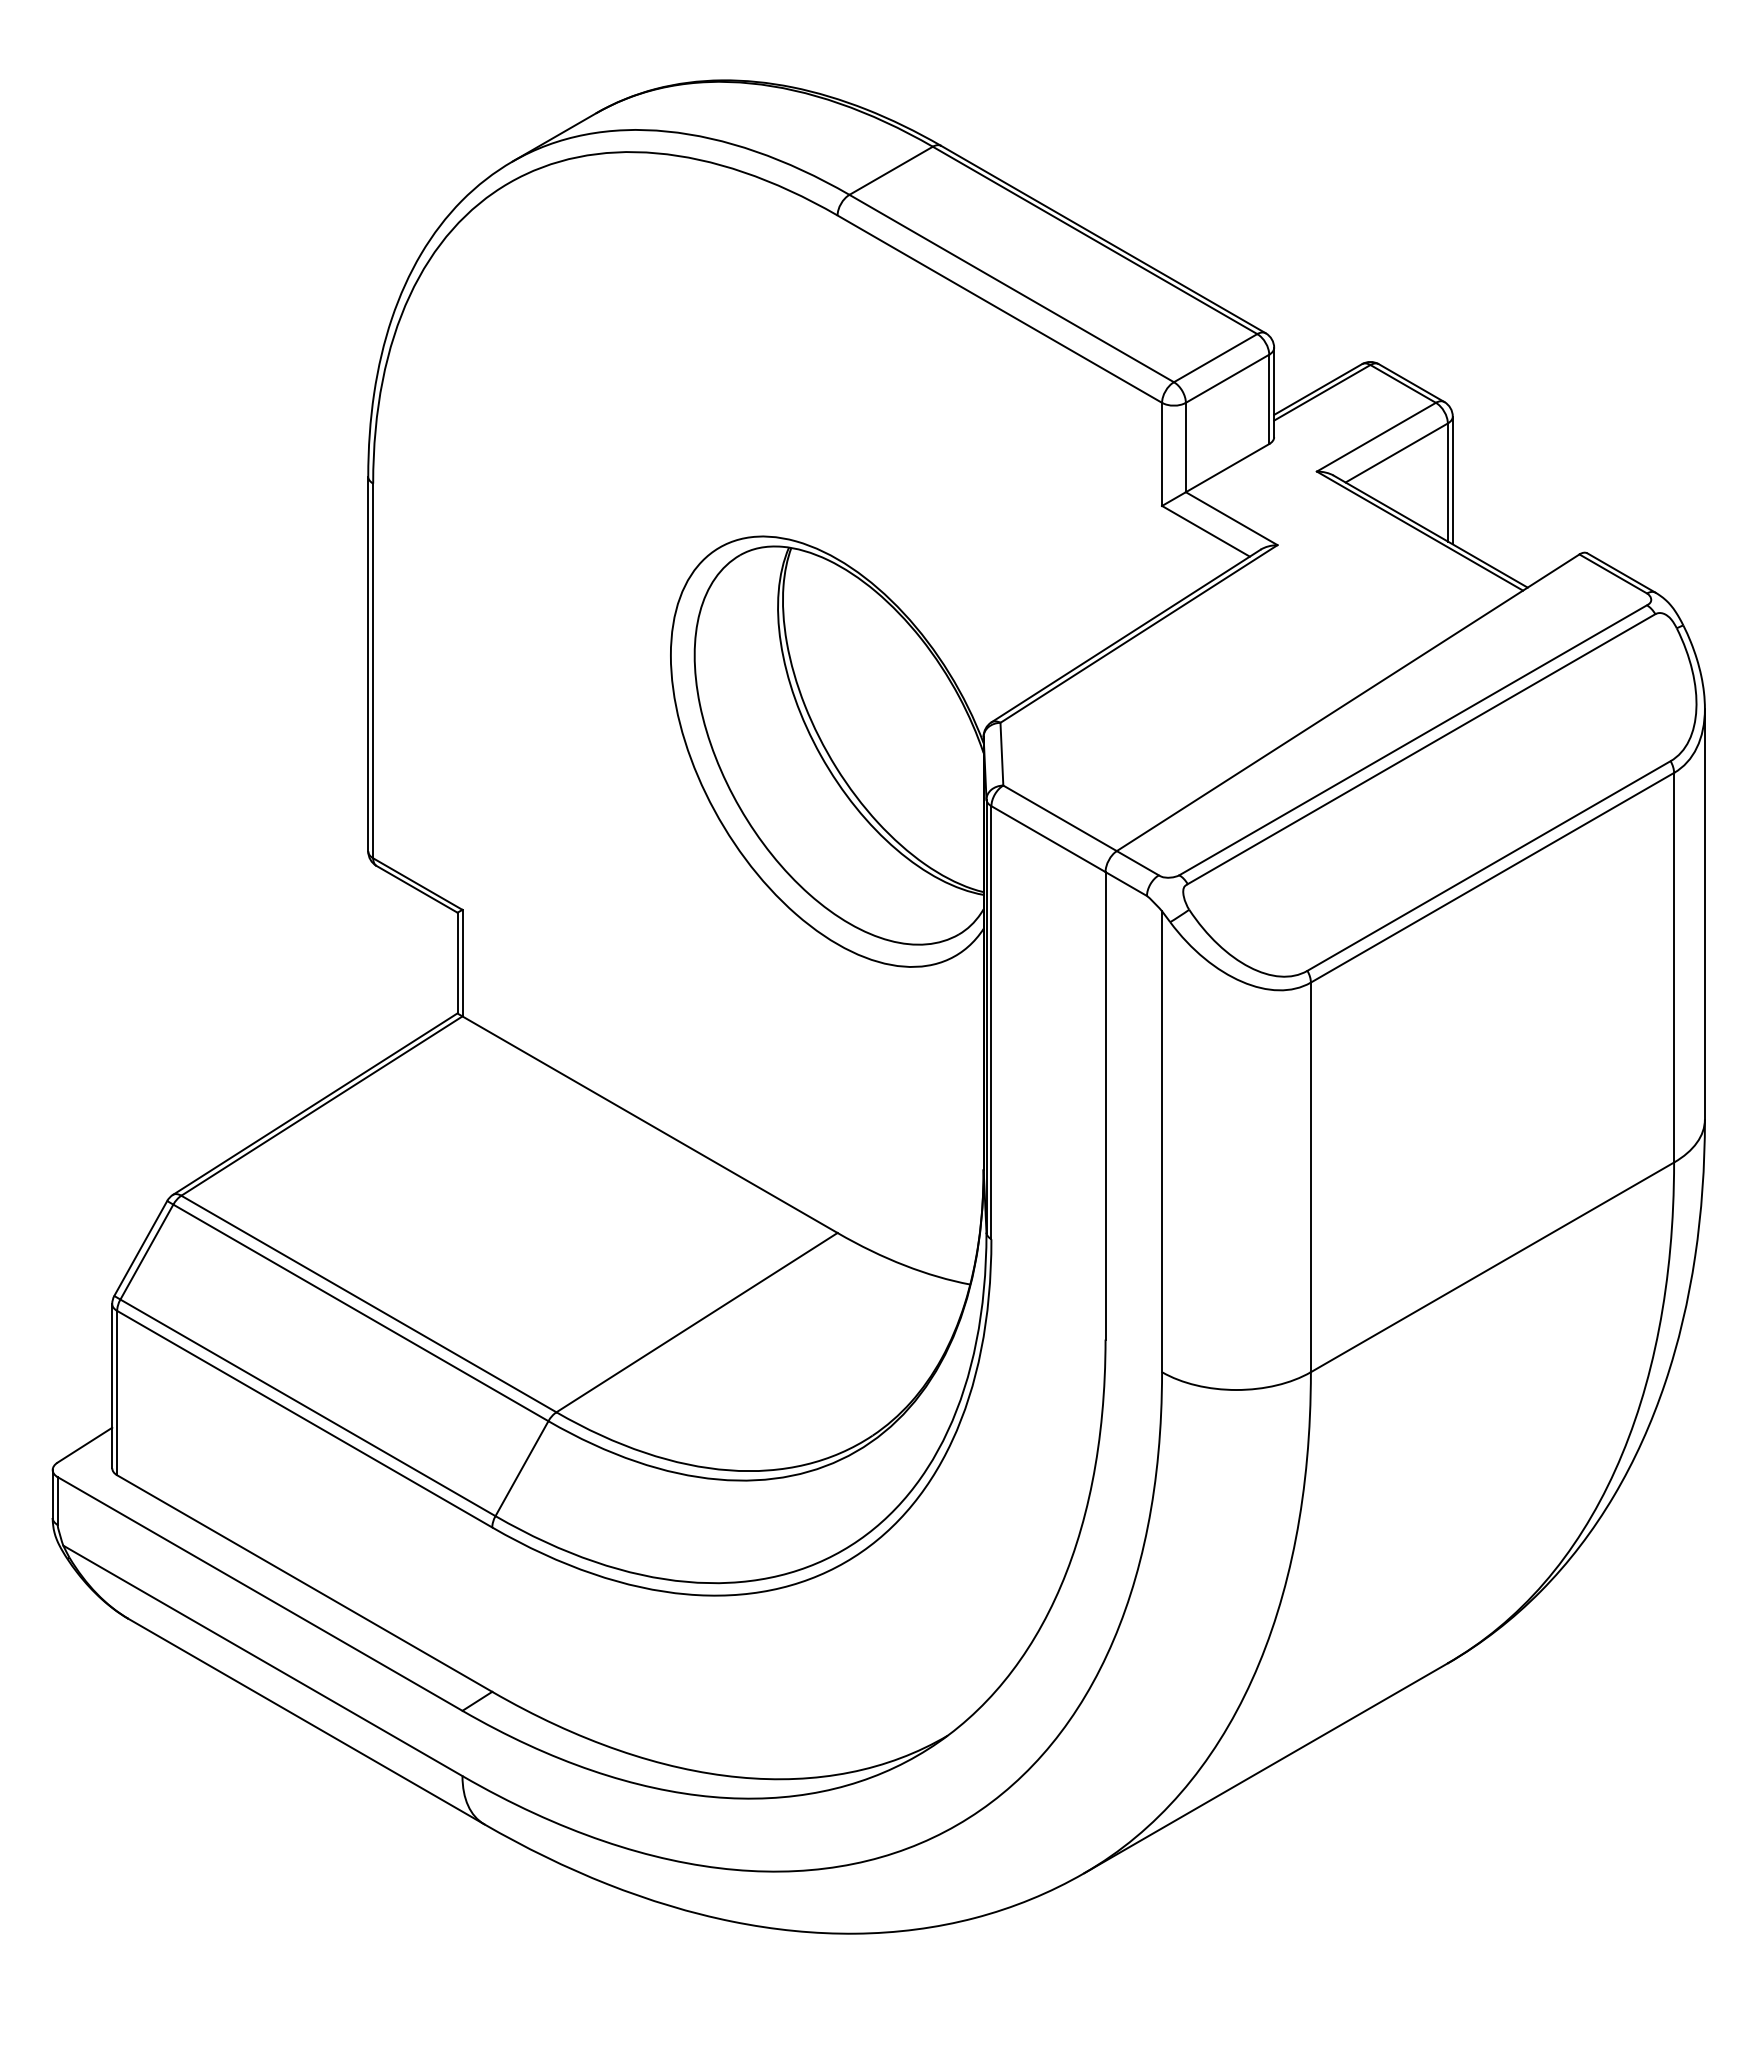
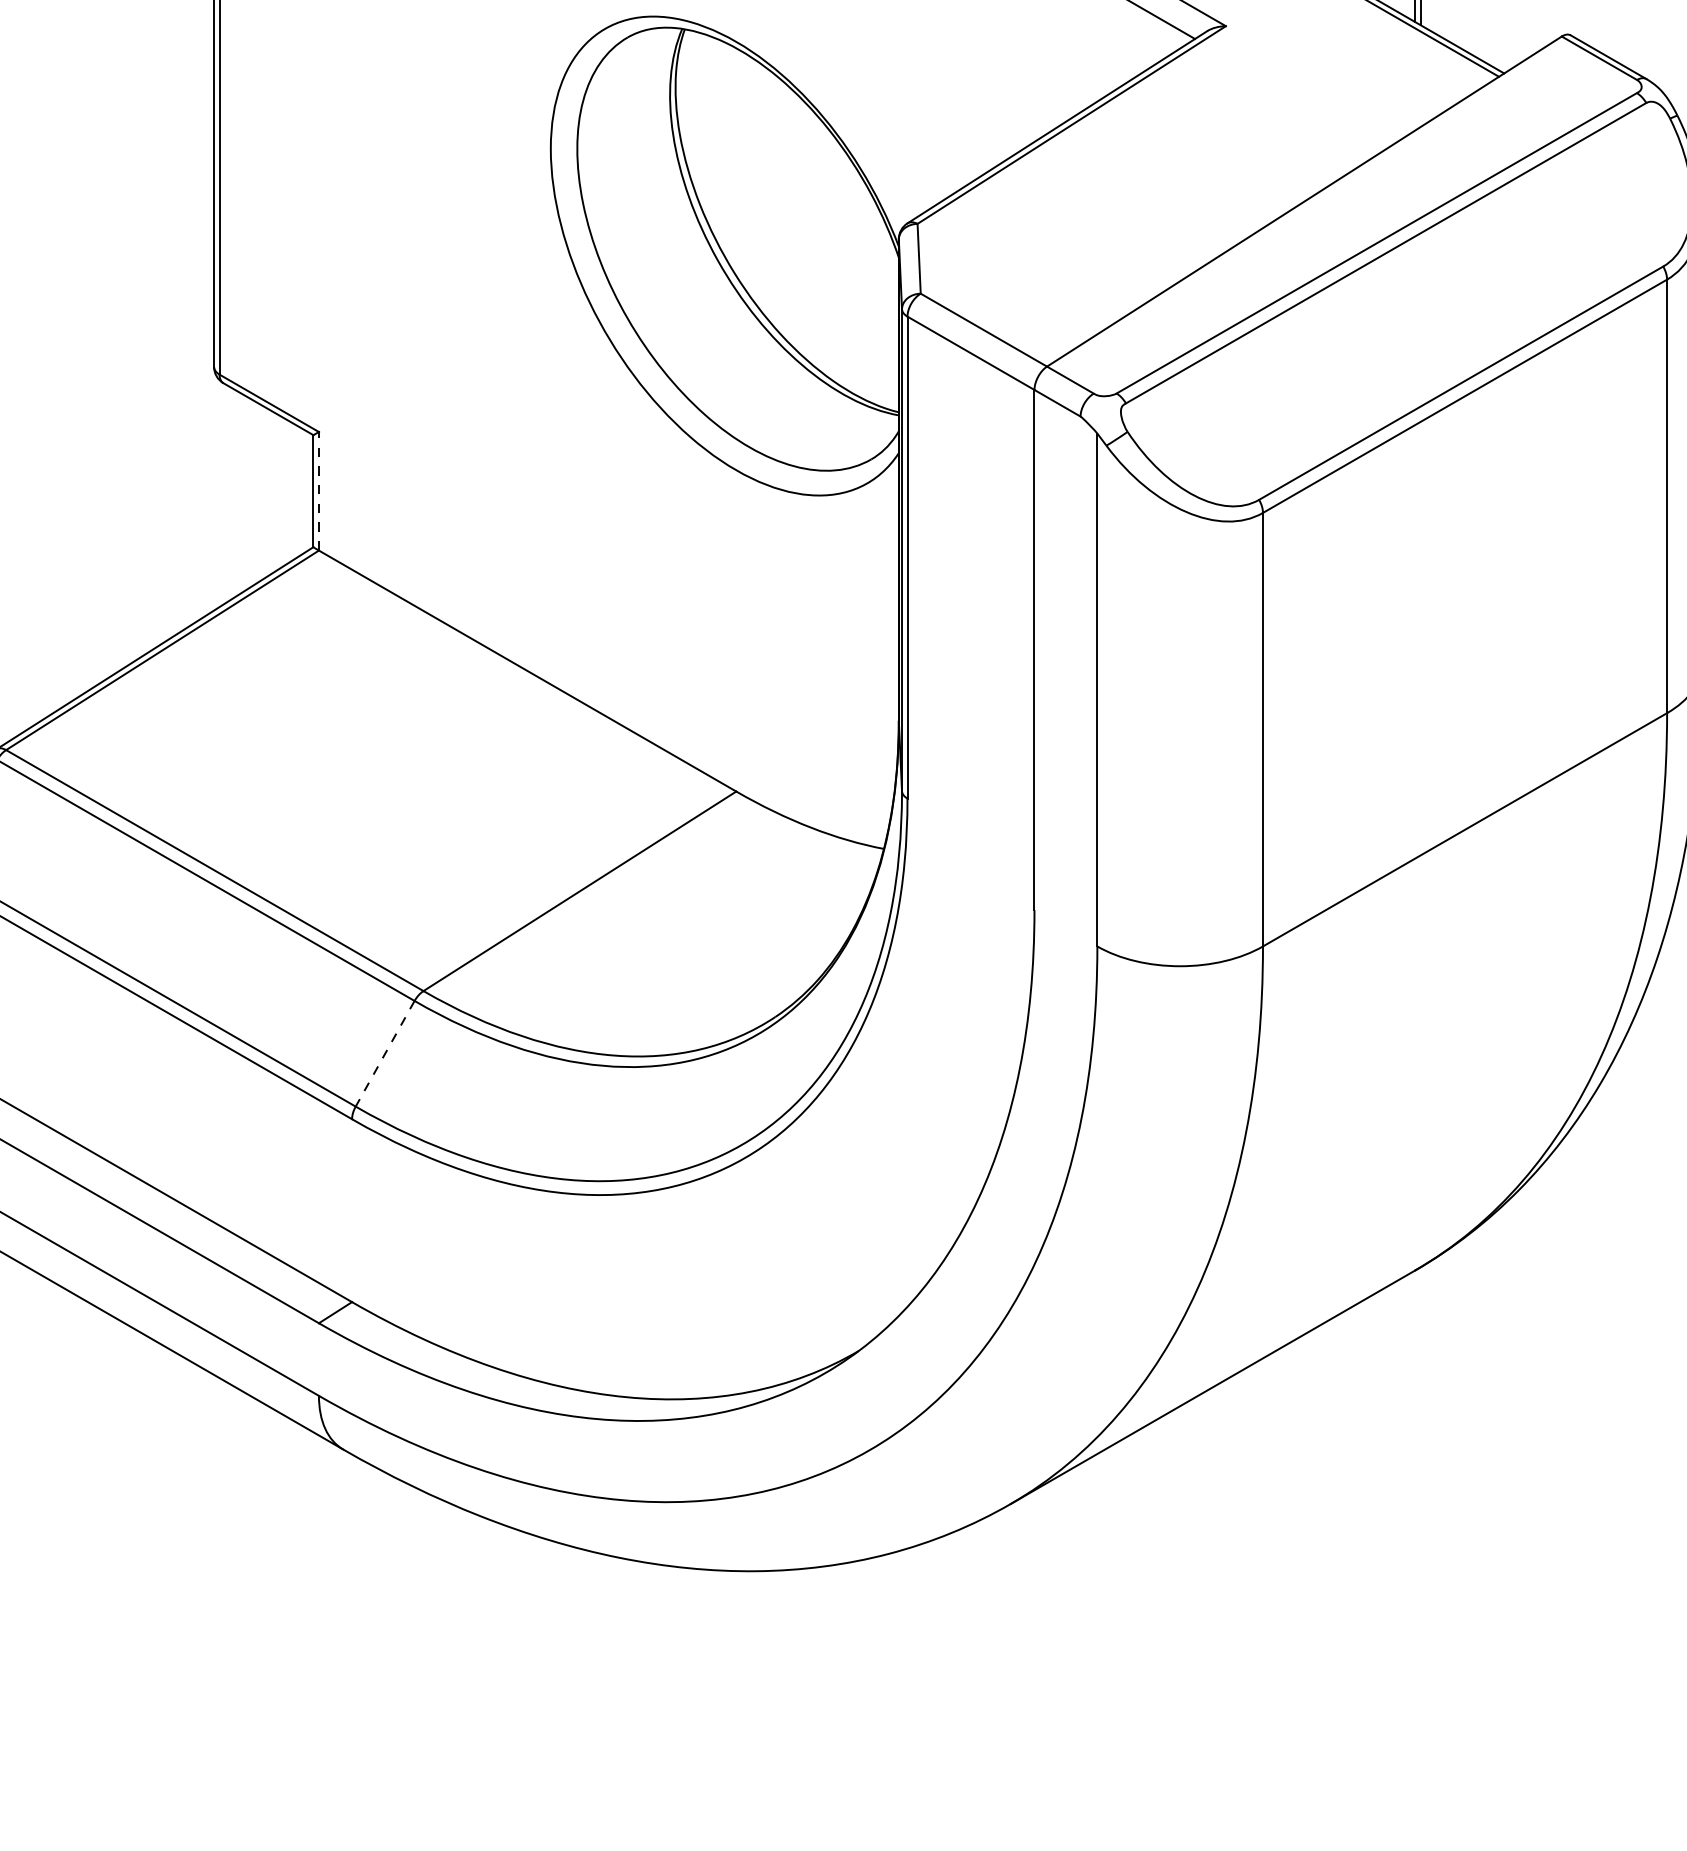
line: (462, 962) -> (318, 490), solid -> dashed
line: (521, 1469) -> (384, 1054), solid -> dashed

